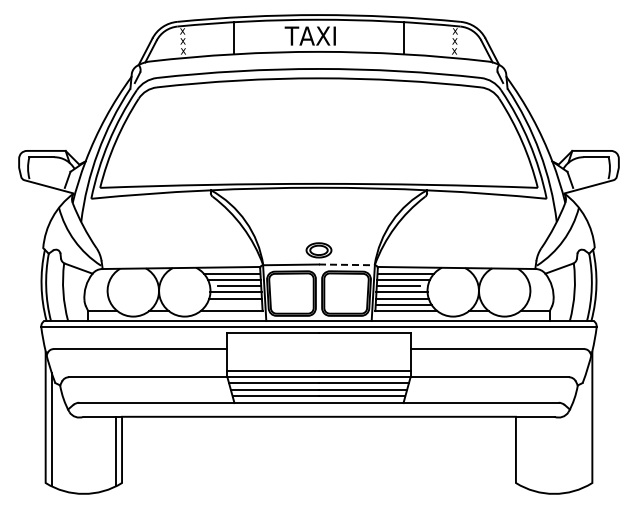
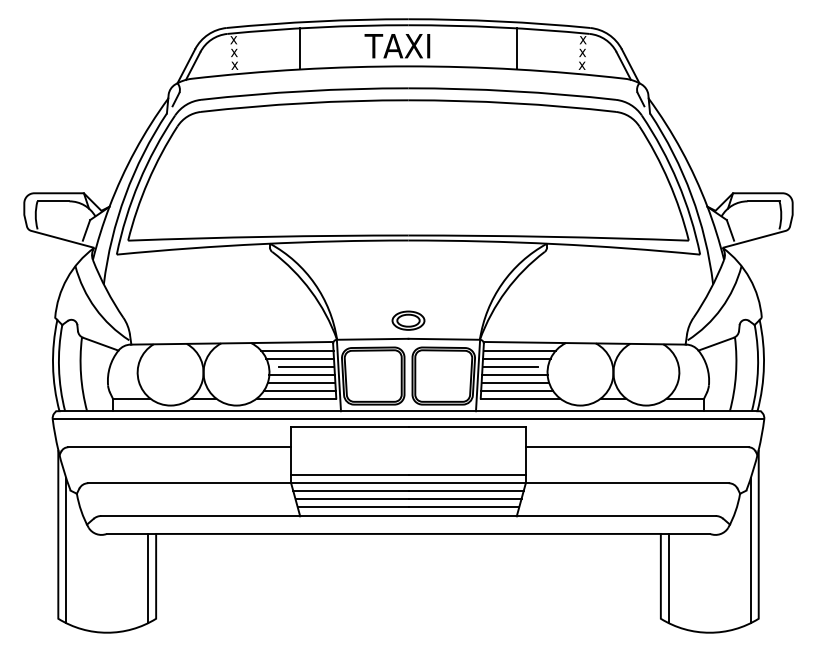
line: (346, 264) -> (443, 338), dashed -> solid
line: (234, 304) -> (300, 390), added
line: (586, 429) -> (751, 550), added
line: (522, 451) -> (669, 578), added

